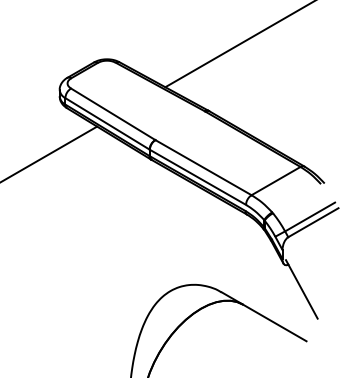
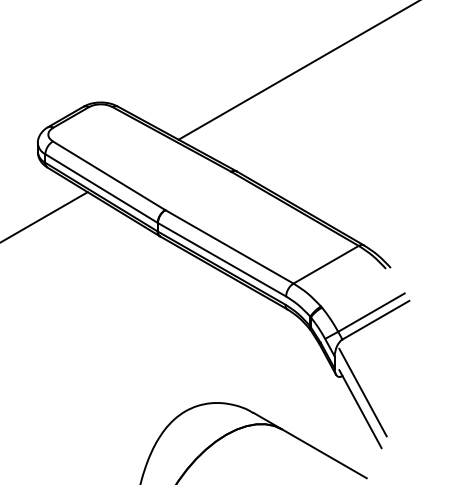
line: (303, 276) -> (362, 391), added

